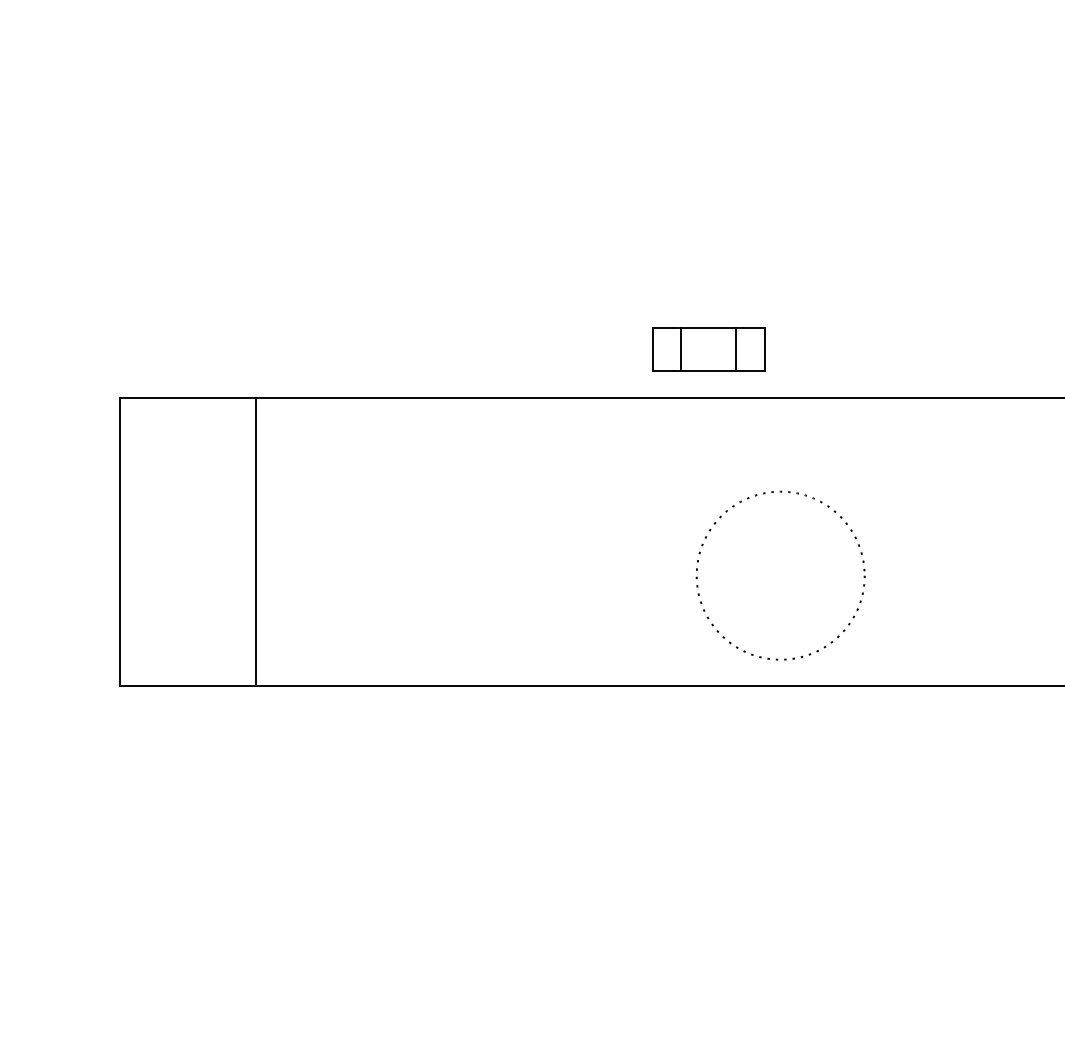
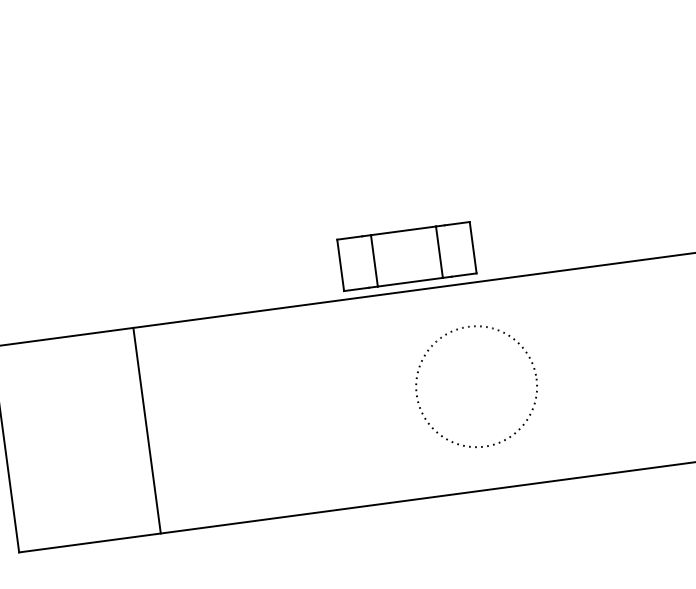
part: (708, 349) -> (406, 256), size x1.67
line: (255, 541) -> (146, 430), moved
circle: (780, 575) -> (476, 386), moved

